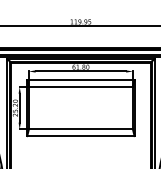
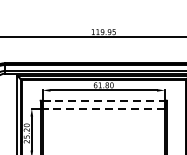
line: (80, 80) -> (103, 101), solid -> dashed
line: (80, 86) -> (103, 108), solid -> dashed

